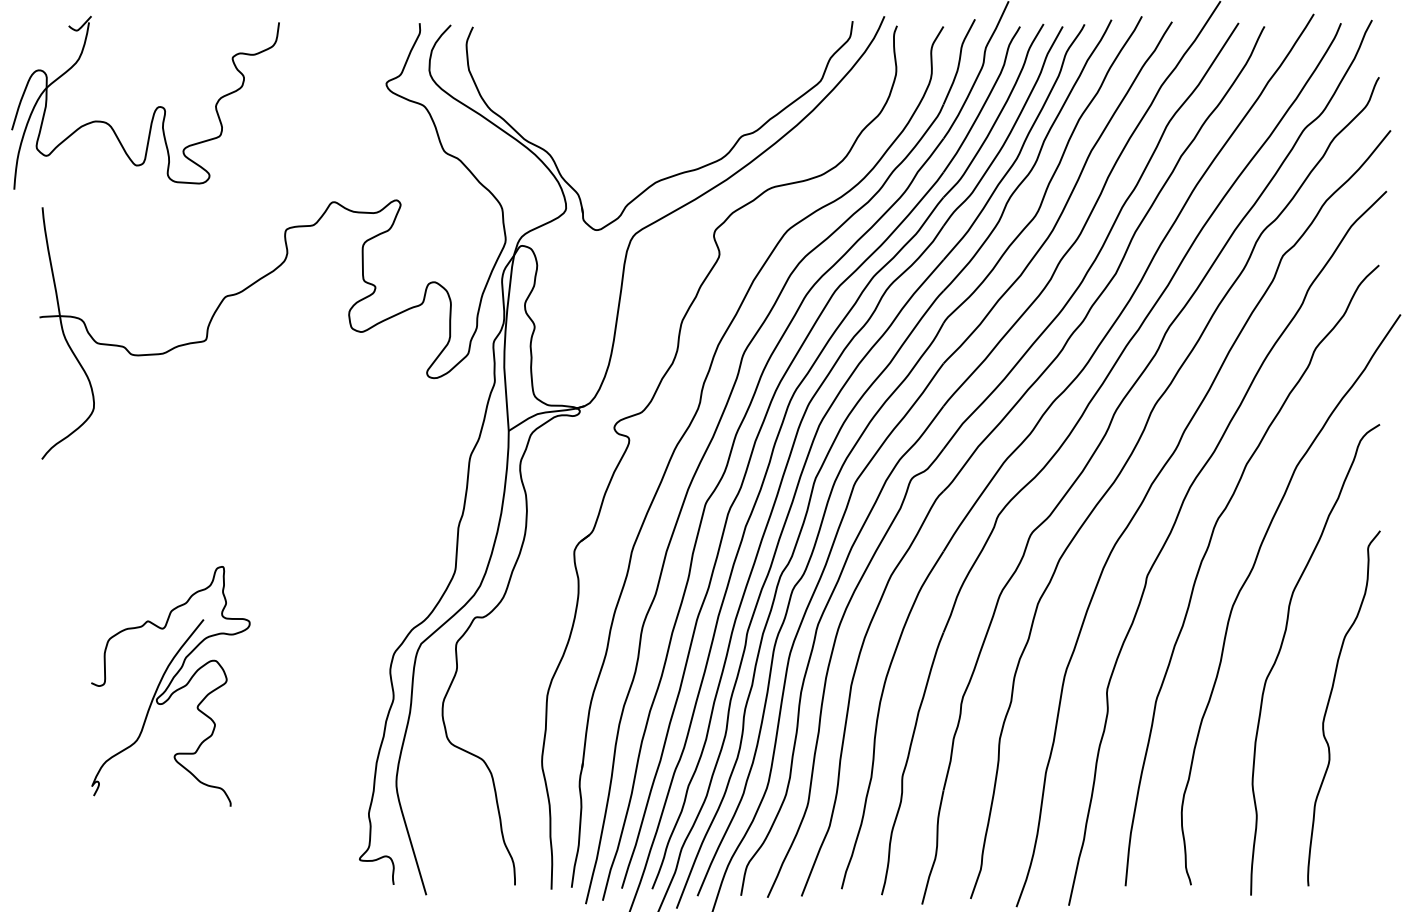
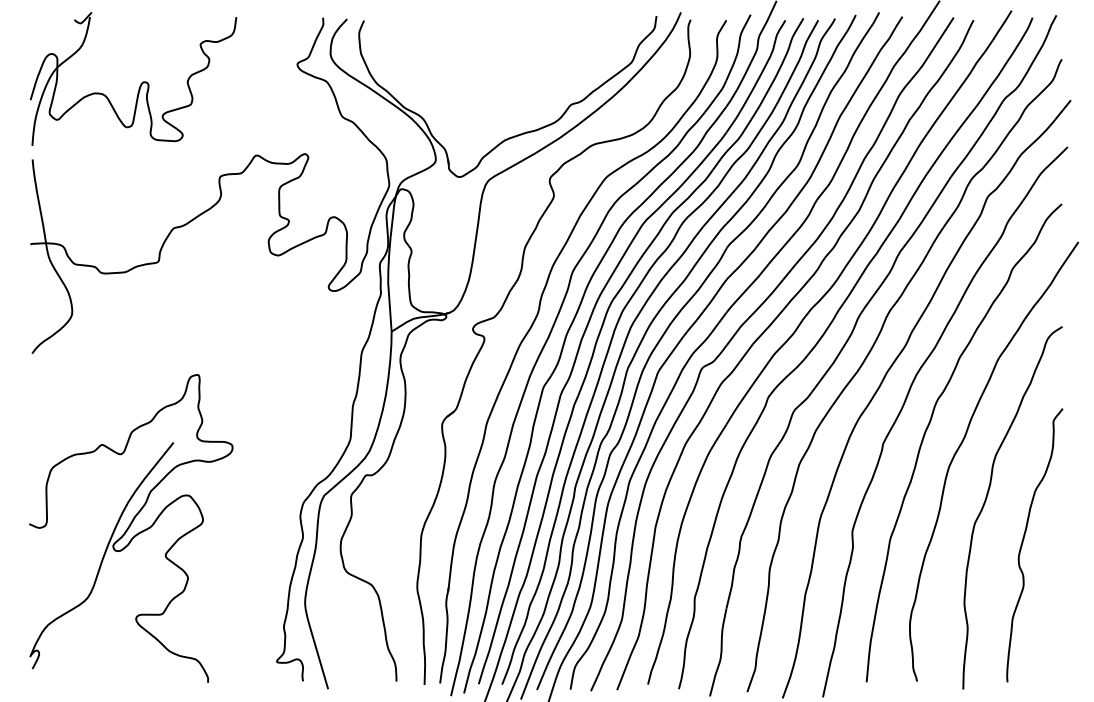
part: (155, 108) -> (141, 83), moved
part: (170, 686) -> (131, 528), size x1.67

